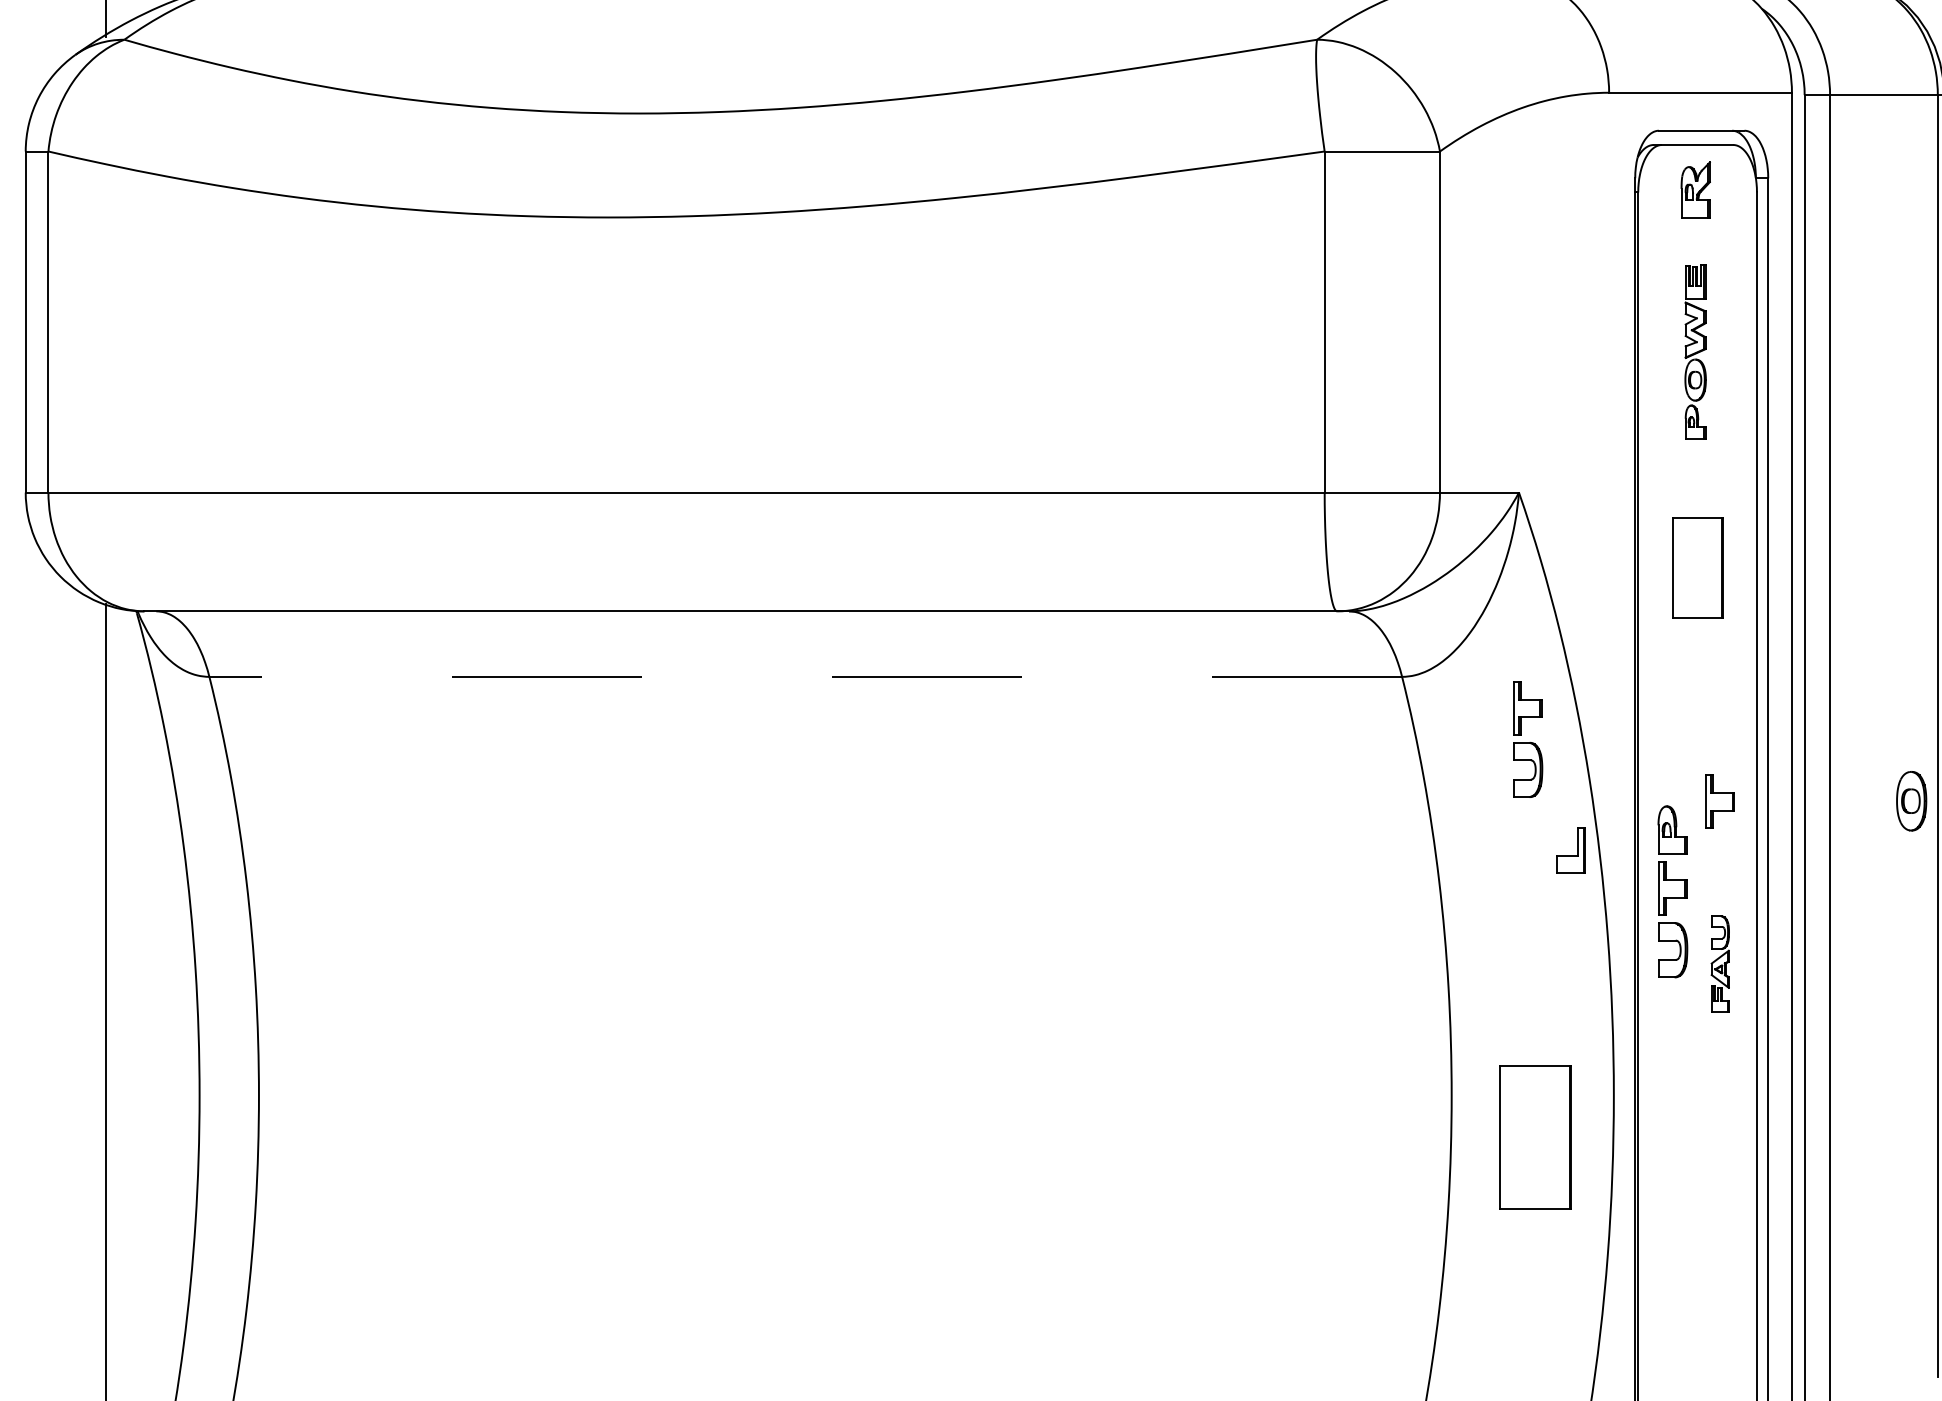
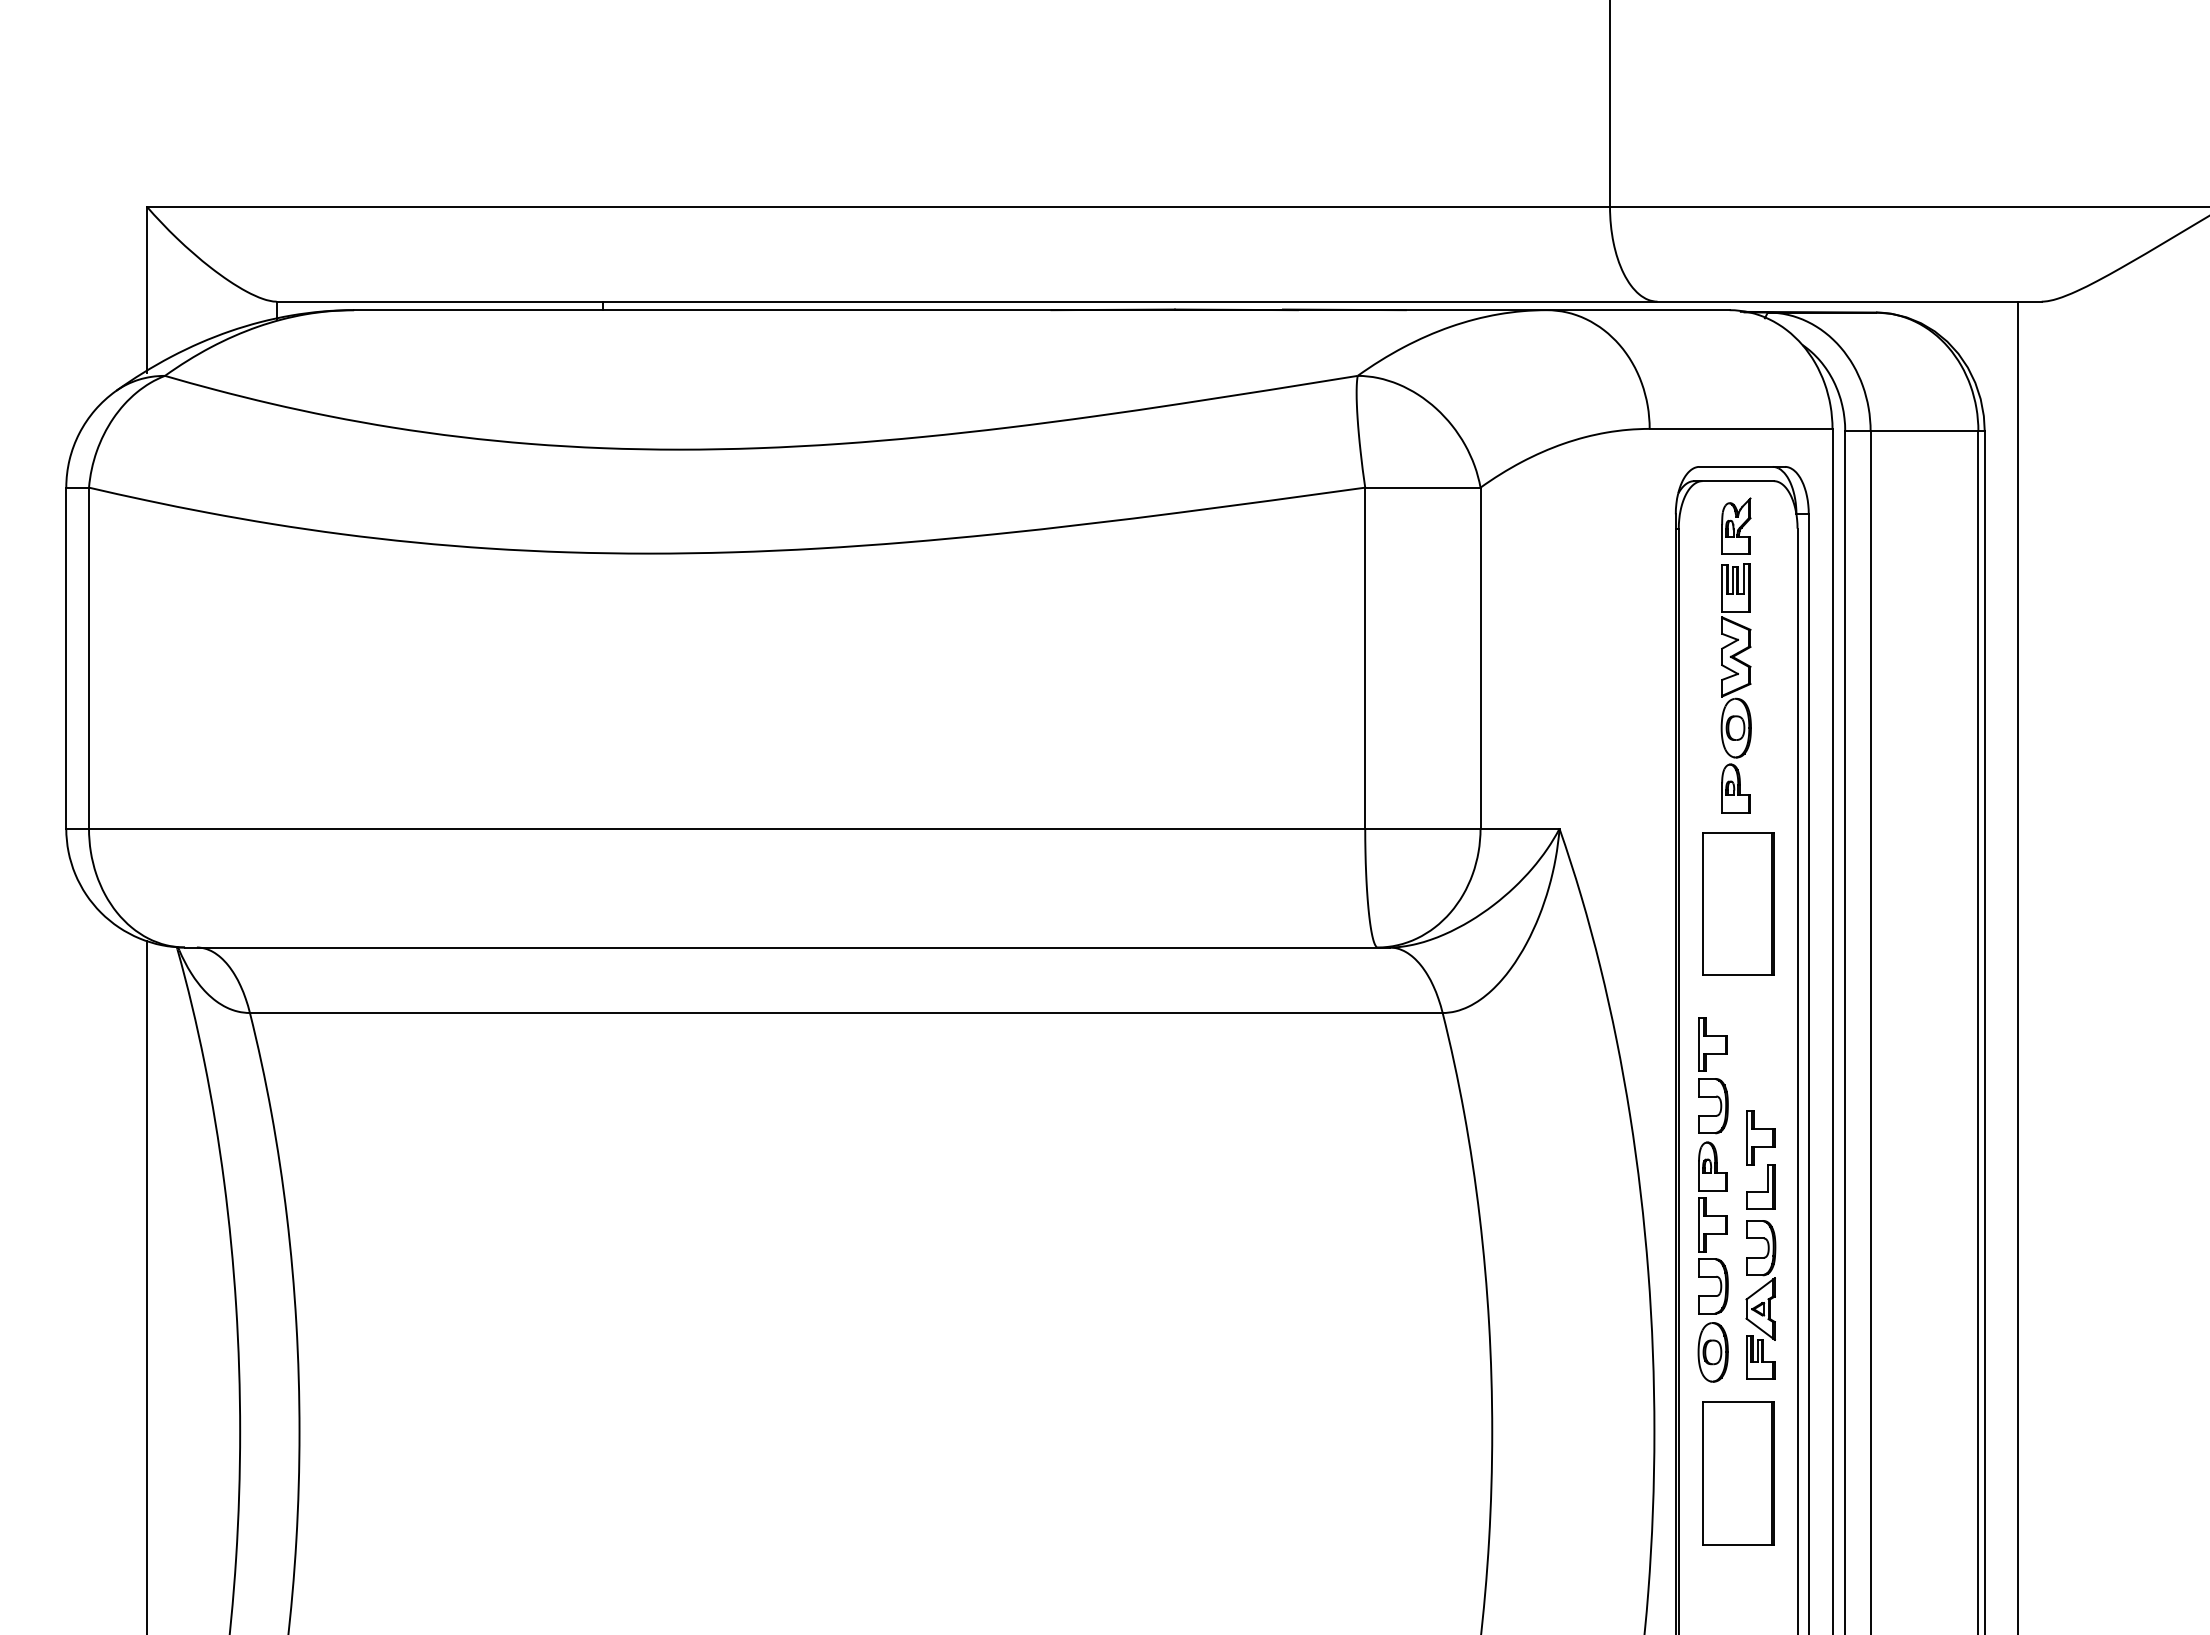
part: (1694, 352) -> (1735, 688), size x1.43
part: (1697, 567) -> (1738, 903), size x1.43
line: (804, 677) -> (845, 1013), dashed -> solid
part: (1527, 739) -> (1713, 1075), moved
part: (1910, 801) -> (1712, 1352), moved
part: (1570, 850) -> (1760, 1186), moved
part: (1719, 963) -> (1760, 1299), size x1.67
part: (1535, 1137) -> (1738, 1473), moved

